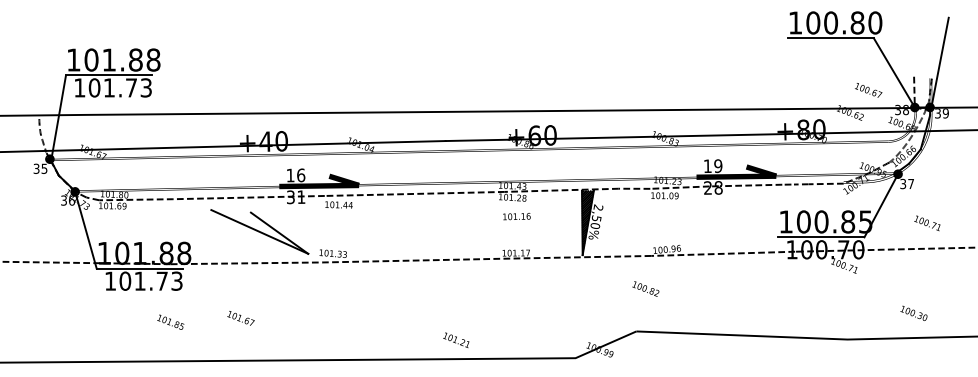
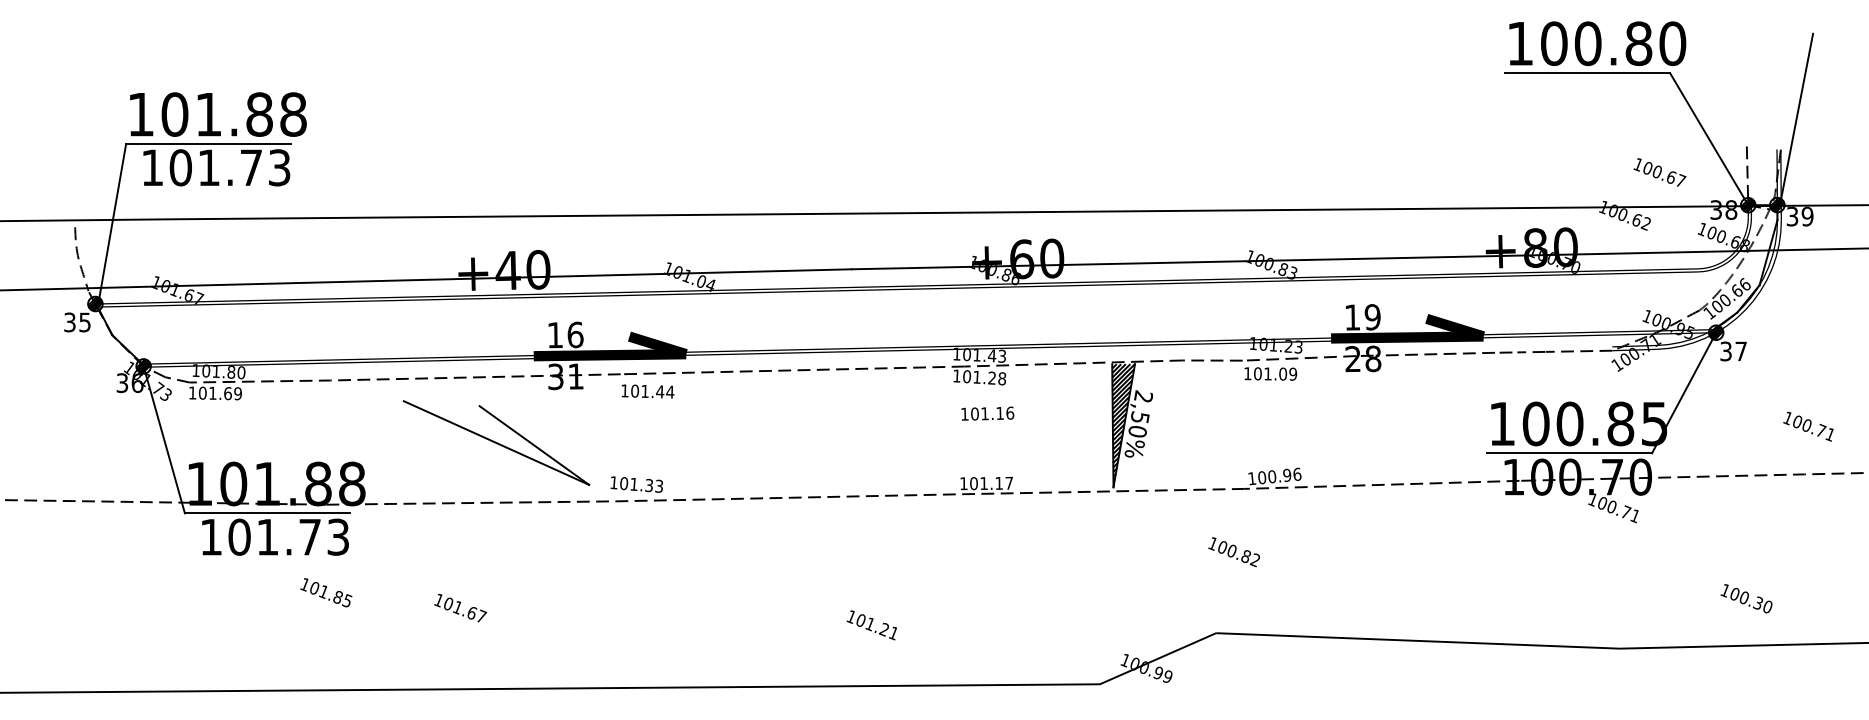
text: (927, 223) -> (1808, 426), moved
text: (170, 321) -> (325, 591), moved
text: (456, 339) -> (872, 623), moved

